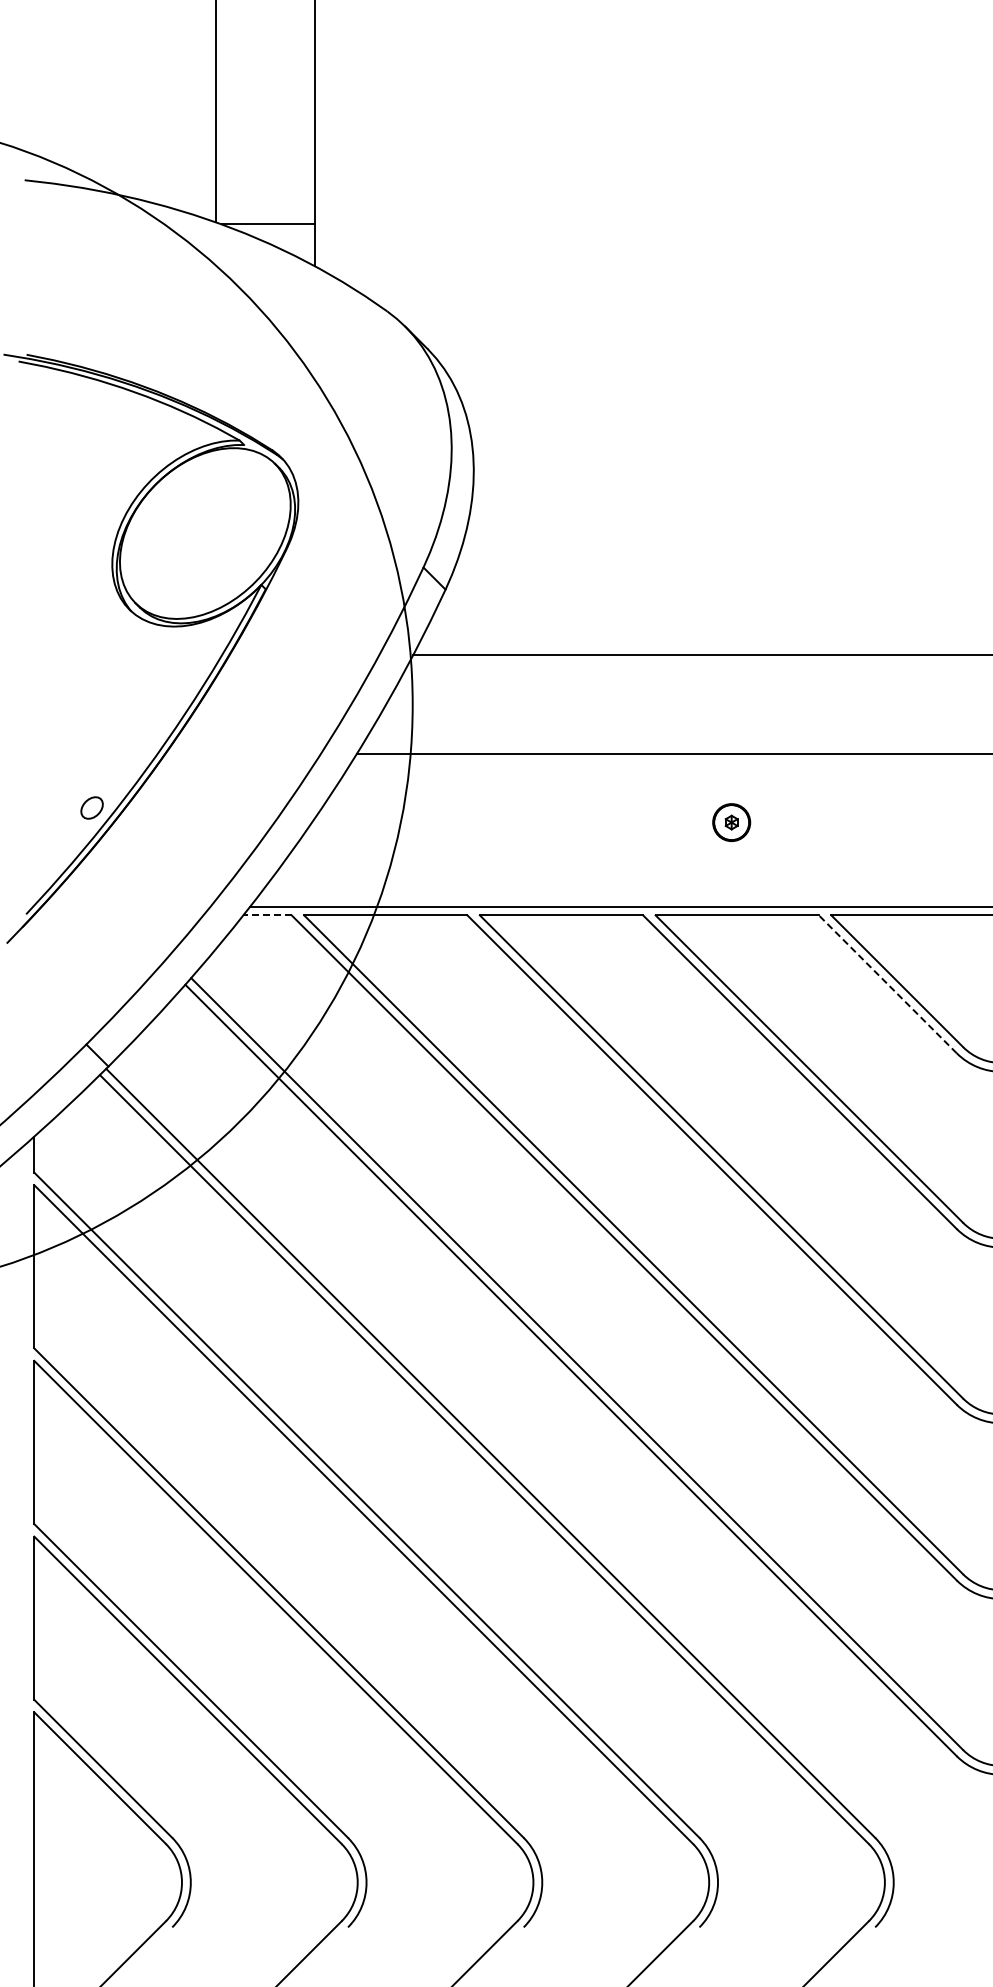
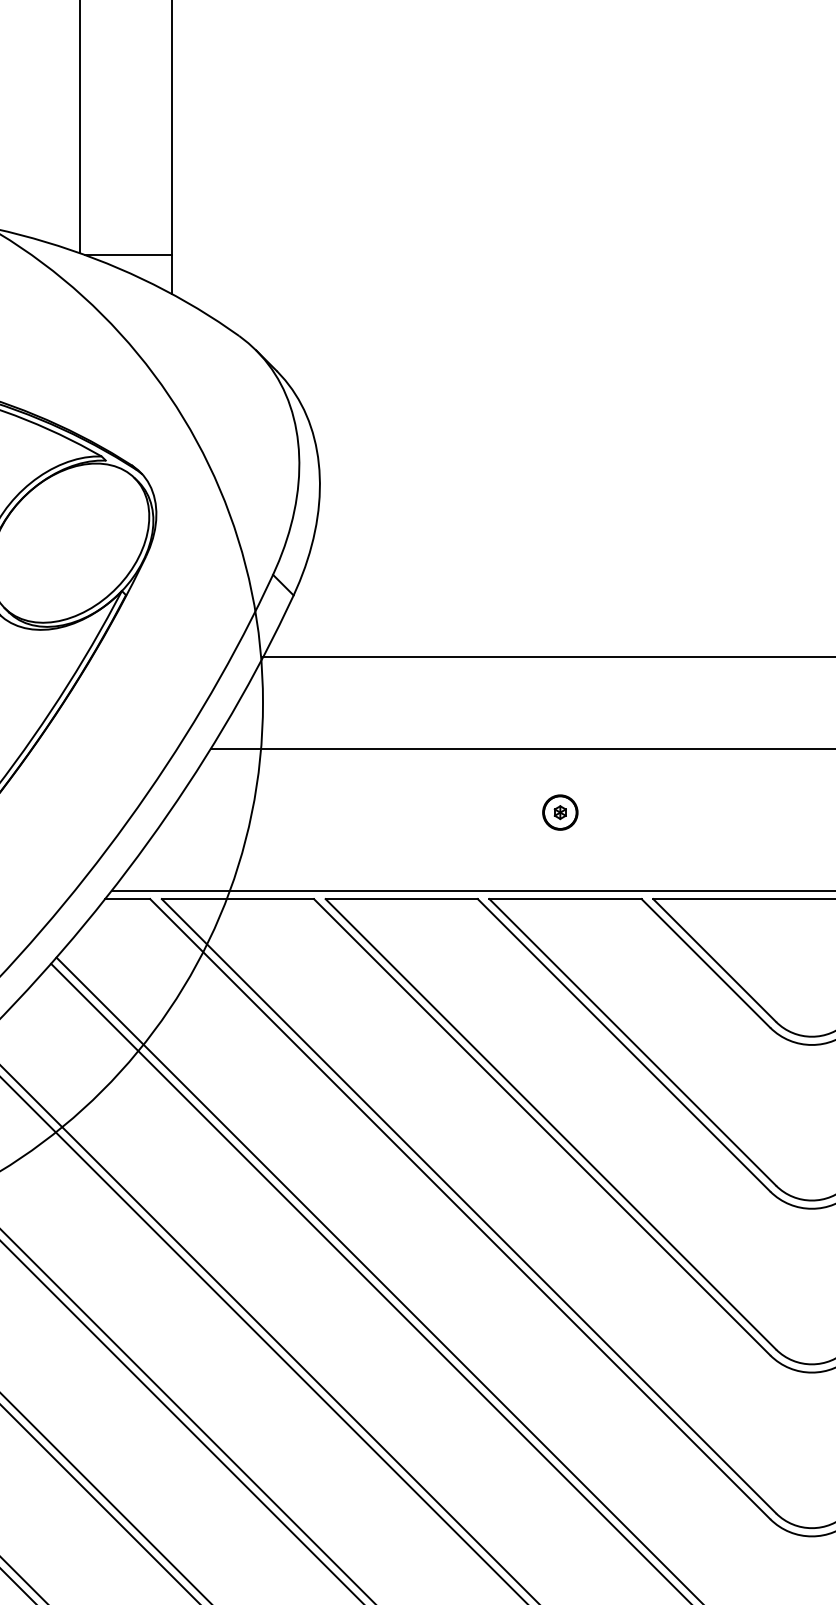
line: (267, 915) -> (127, 899), dashed -> solid
line: (887, 984) -> (705, 963), dashed -> solid

